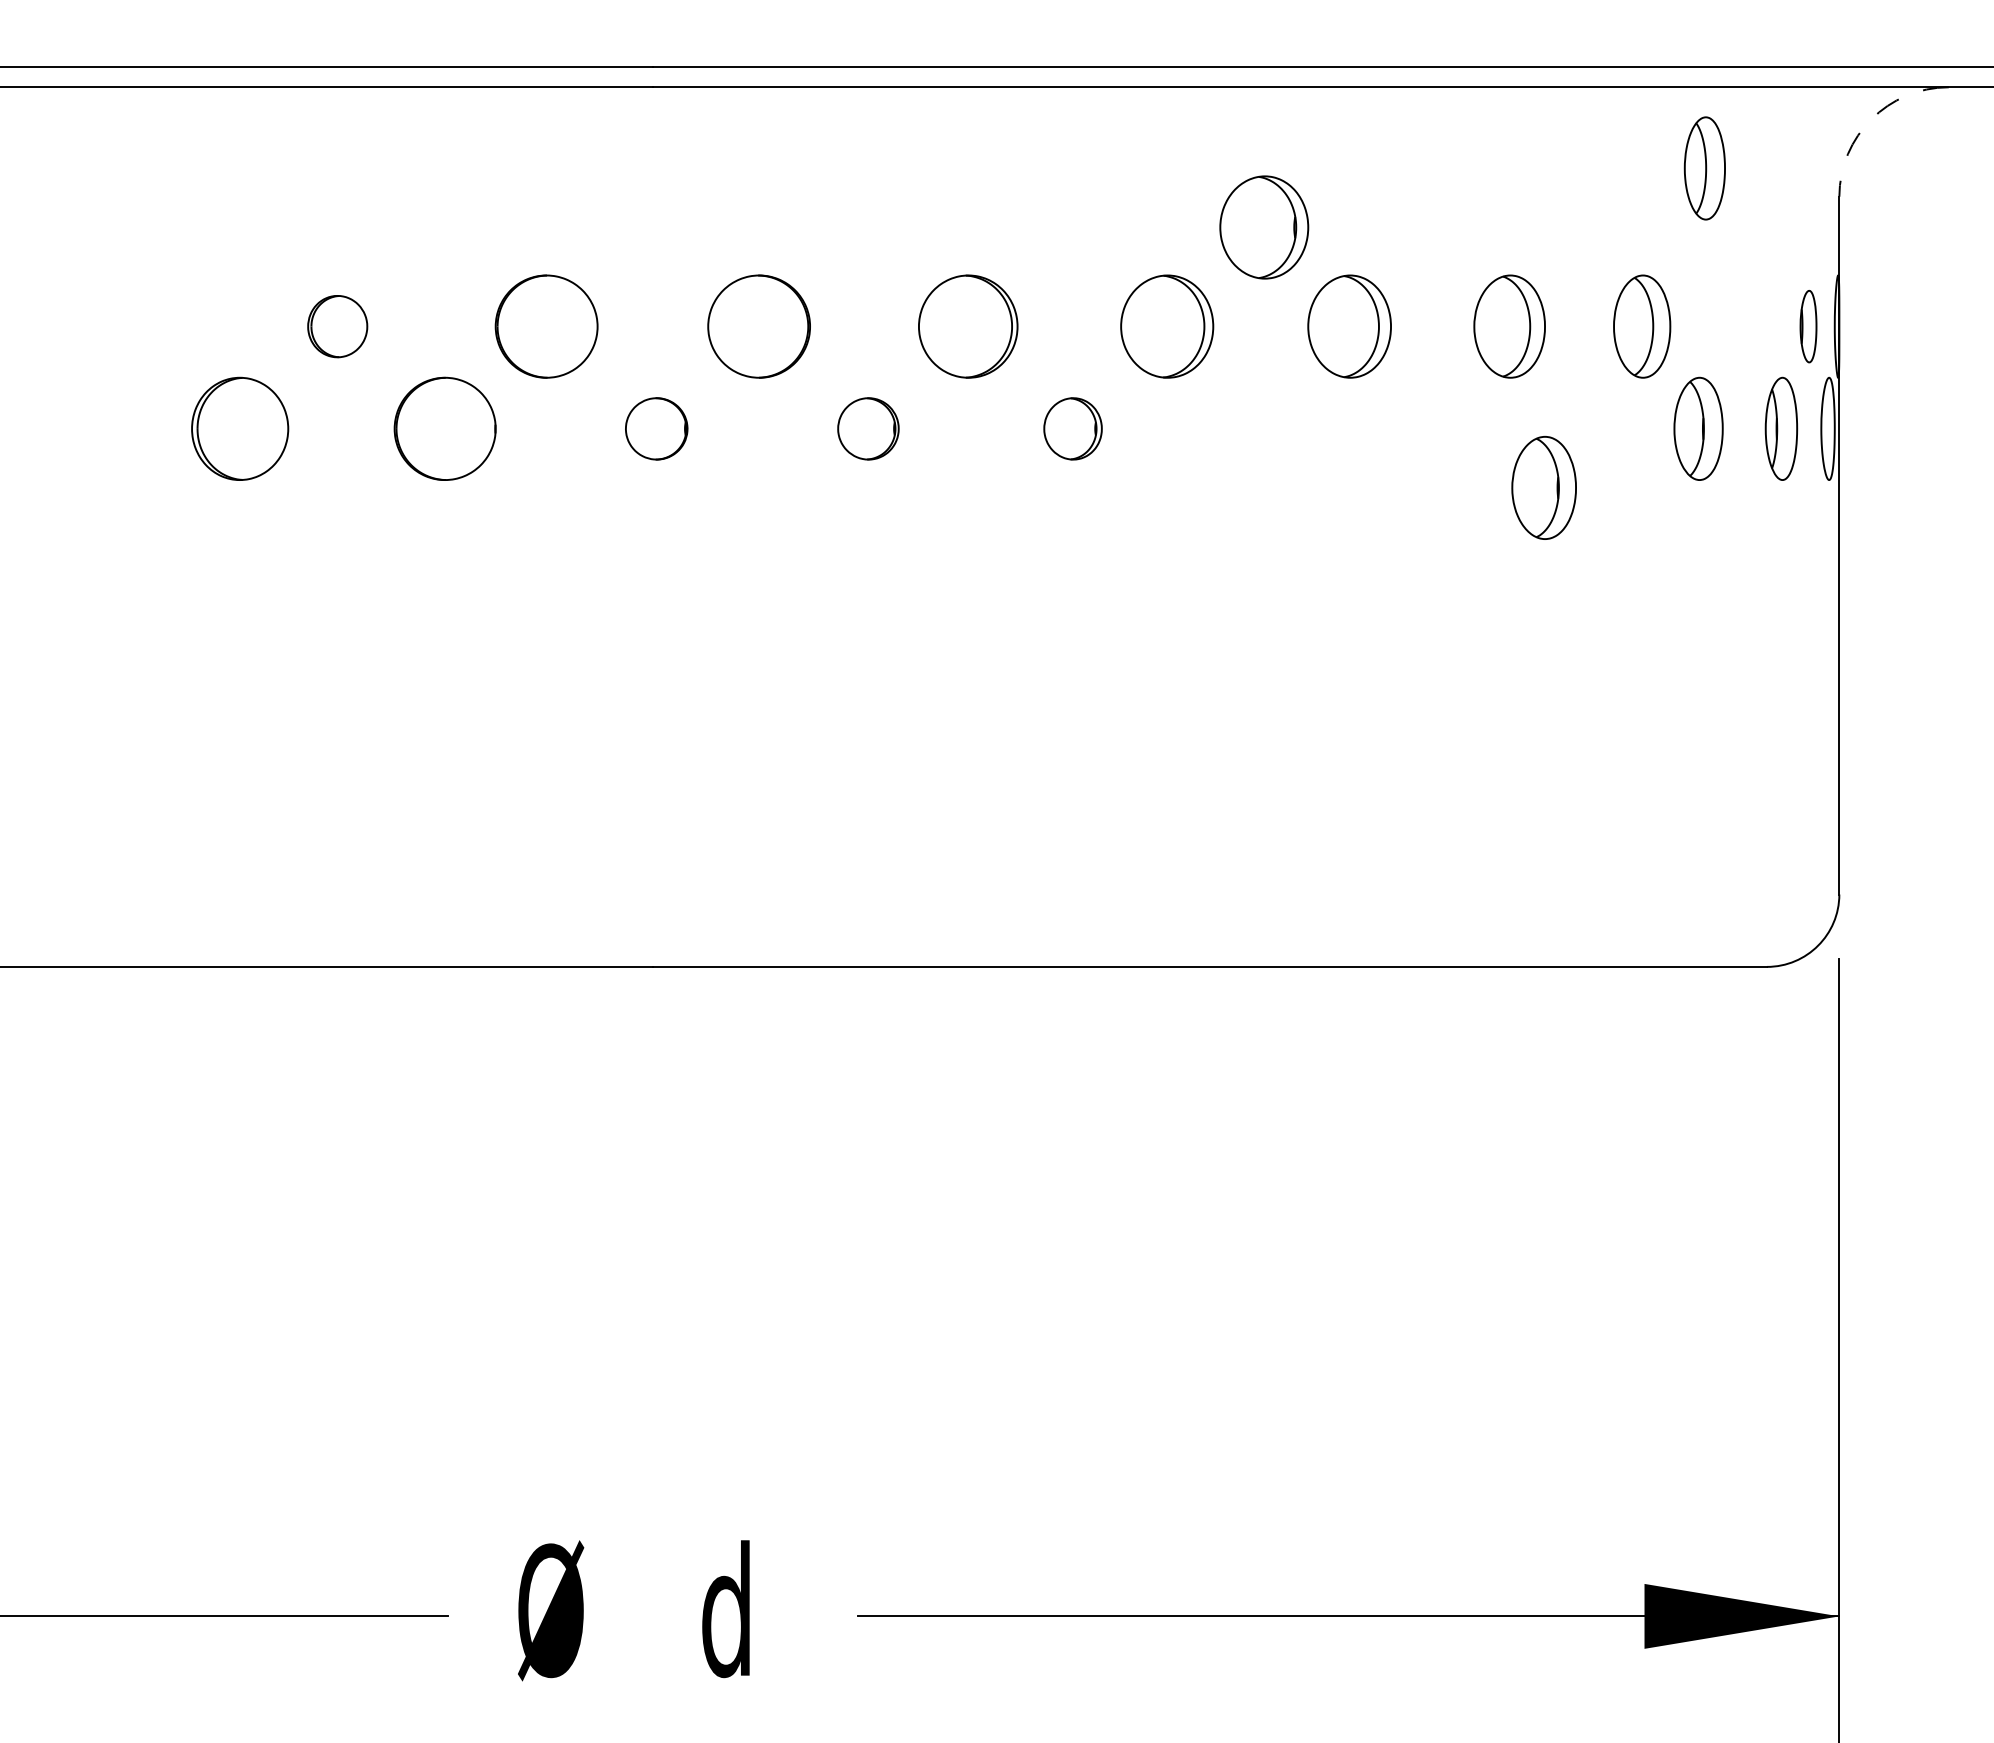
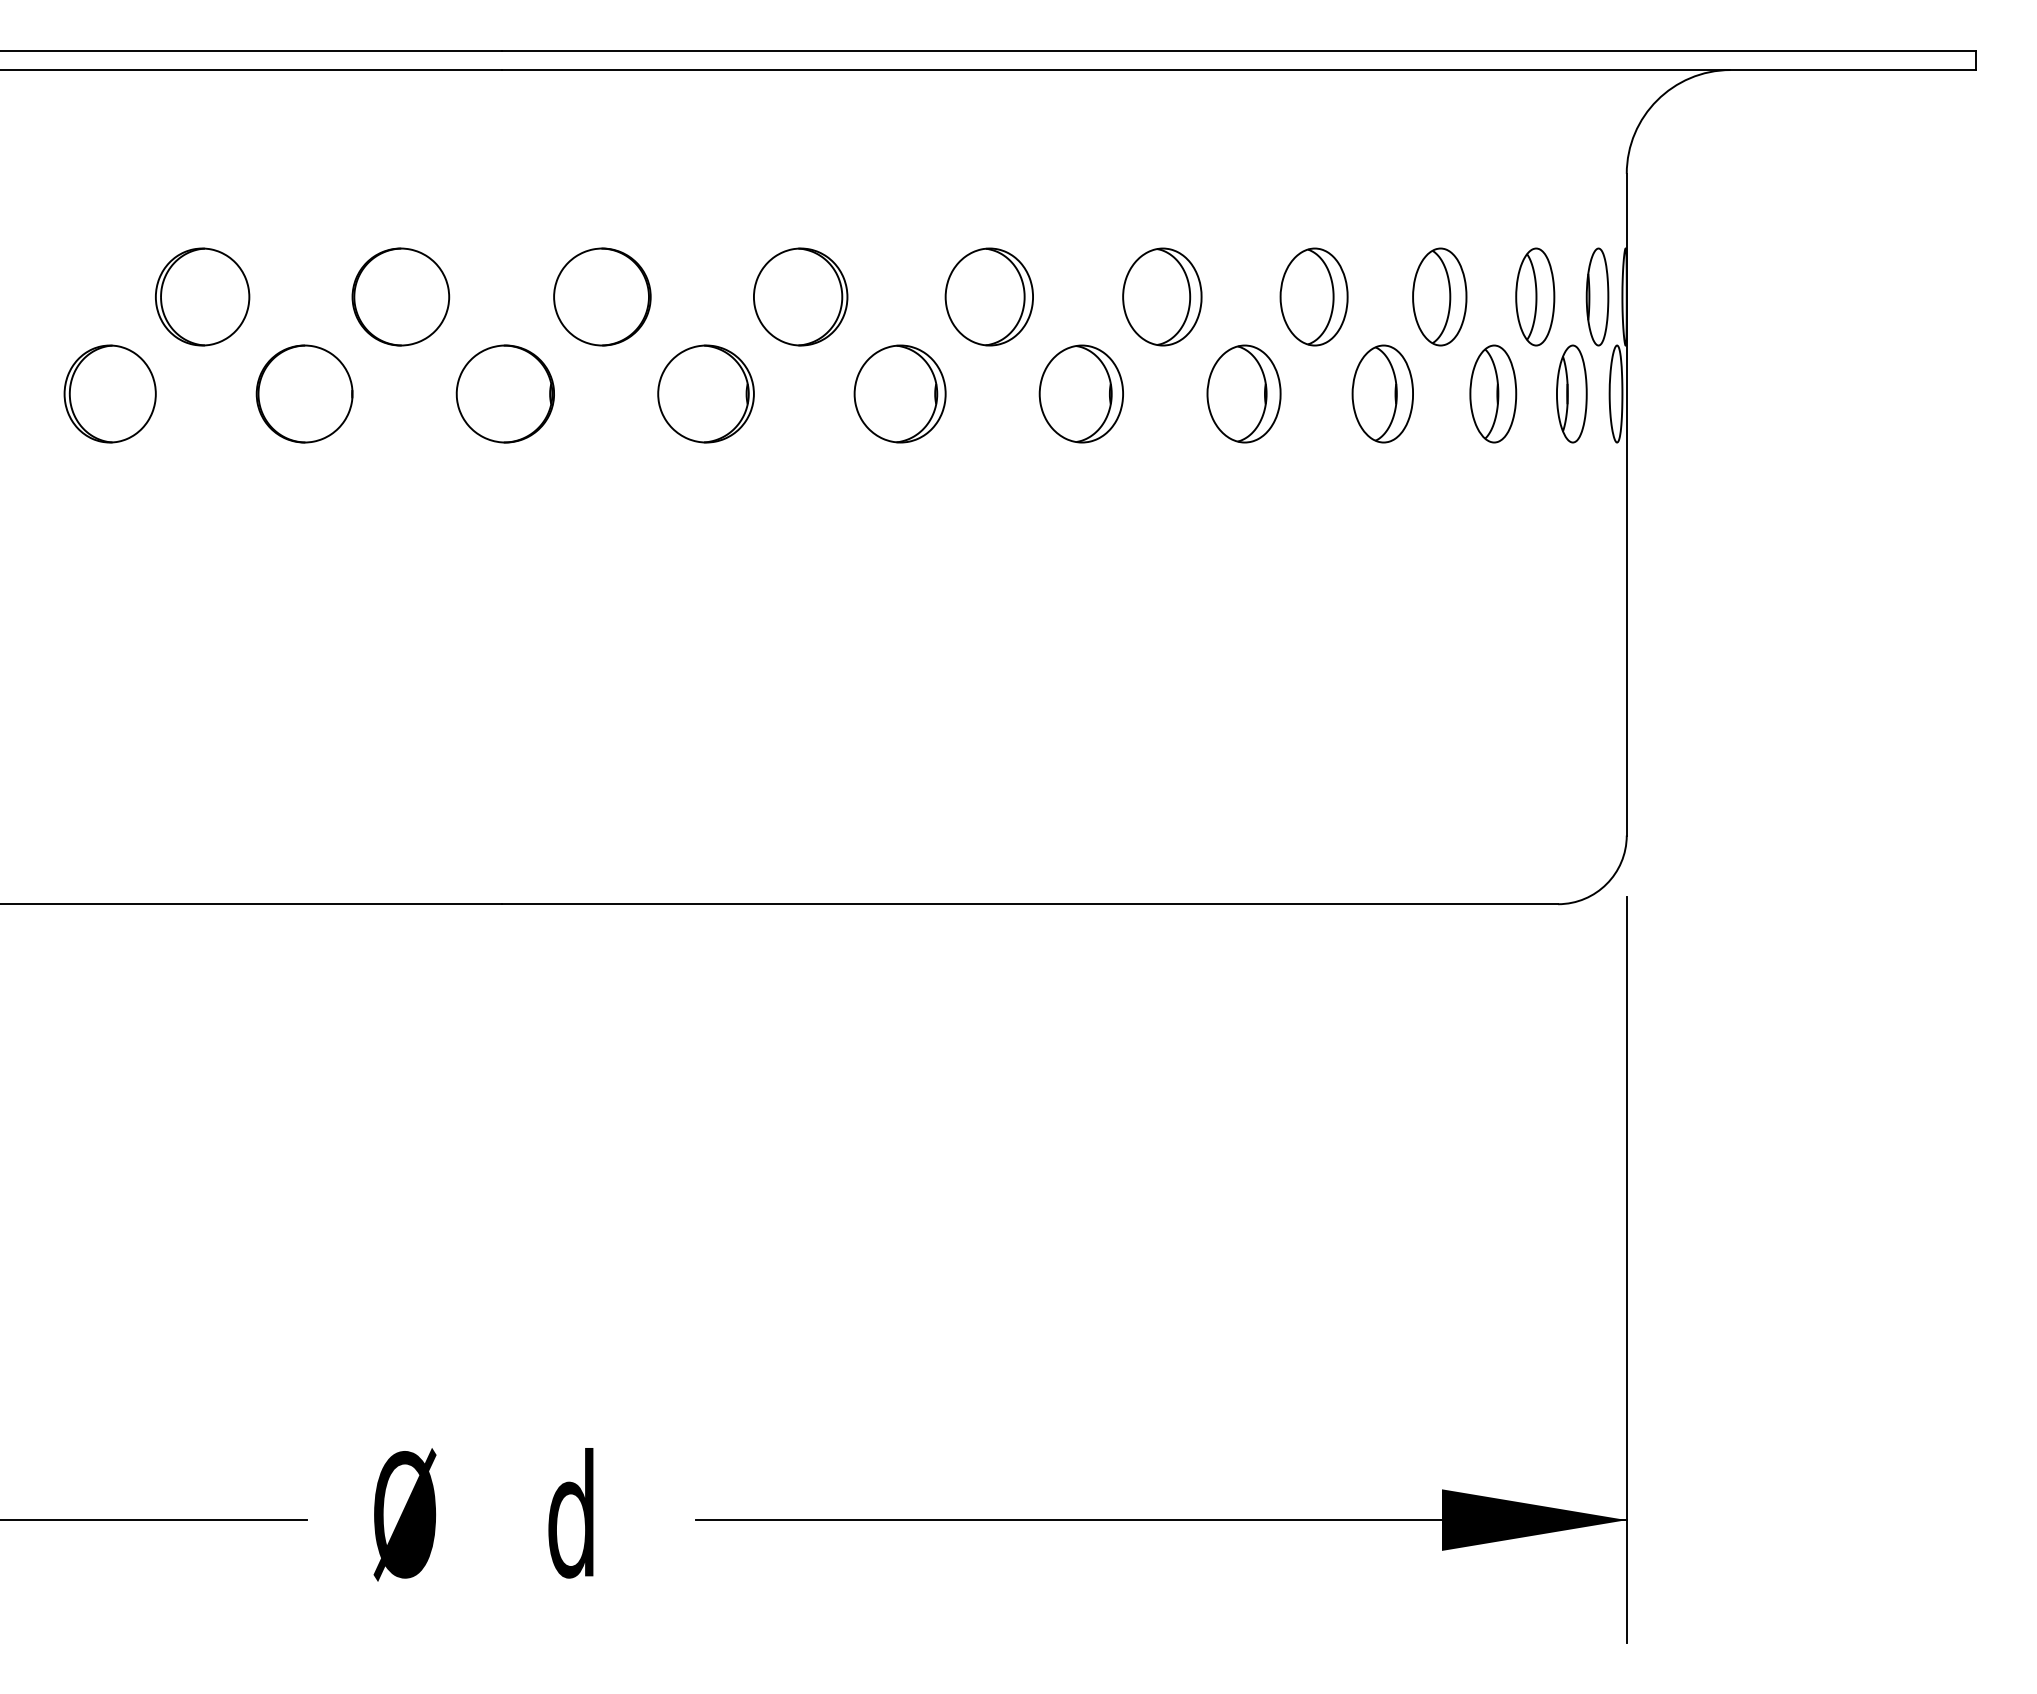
arc: (1871, 119) -> (1657, 100), dashed -> solid
part: (1705, 167) -> (1535, 296), moved
part: (1263, 226) -> (1080, 393), moved
part: (337, 326) -> (202, 296), size x1.67
part: (1808, 326) -> (1597, 296), size x1.43
part: (655, 428) -> (504, 393), size x1.67
part: (867, 428) -> (705, 393), size x1.67
part: (1072, 428) -> (899, 393), size x1.67
part: (1435, 428) -> (1243, 393), added
part: (1543, 487) -> (1382, 393), moved

